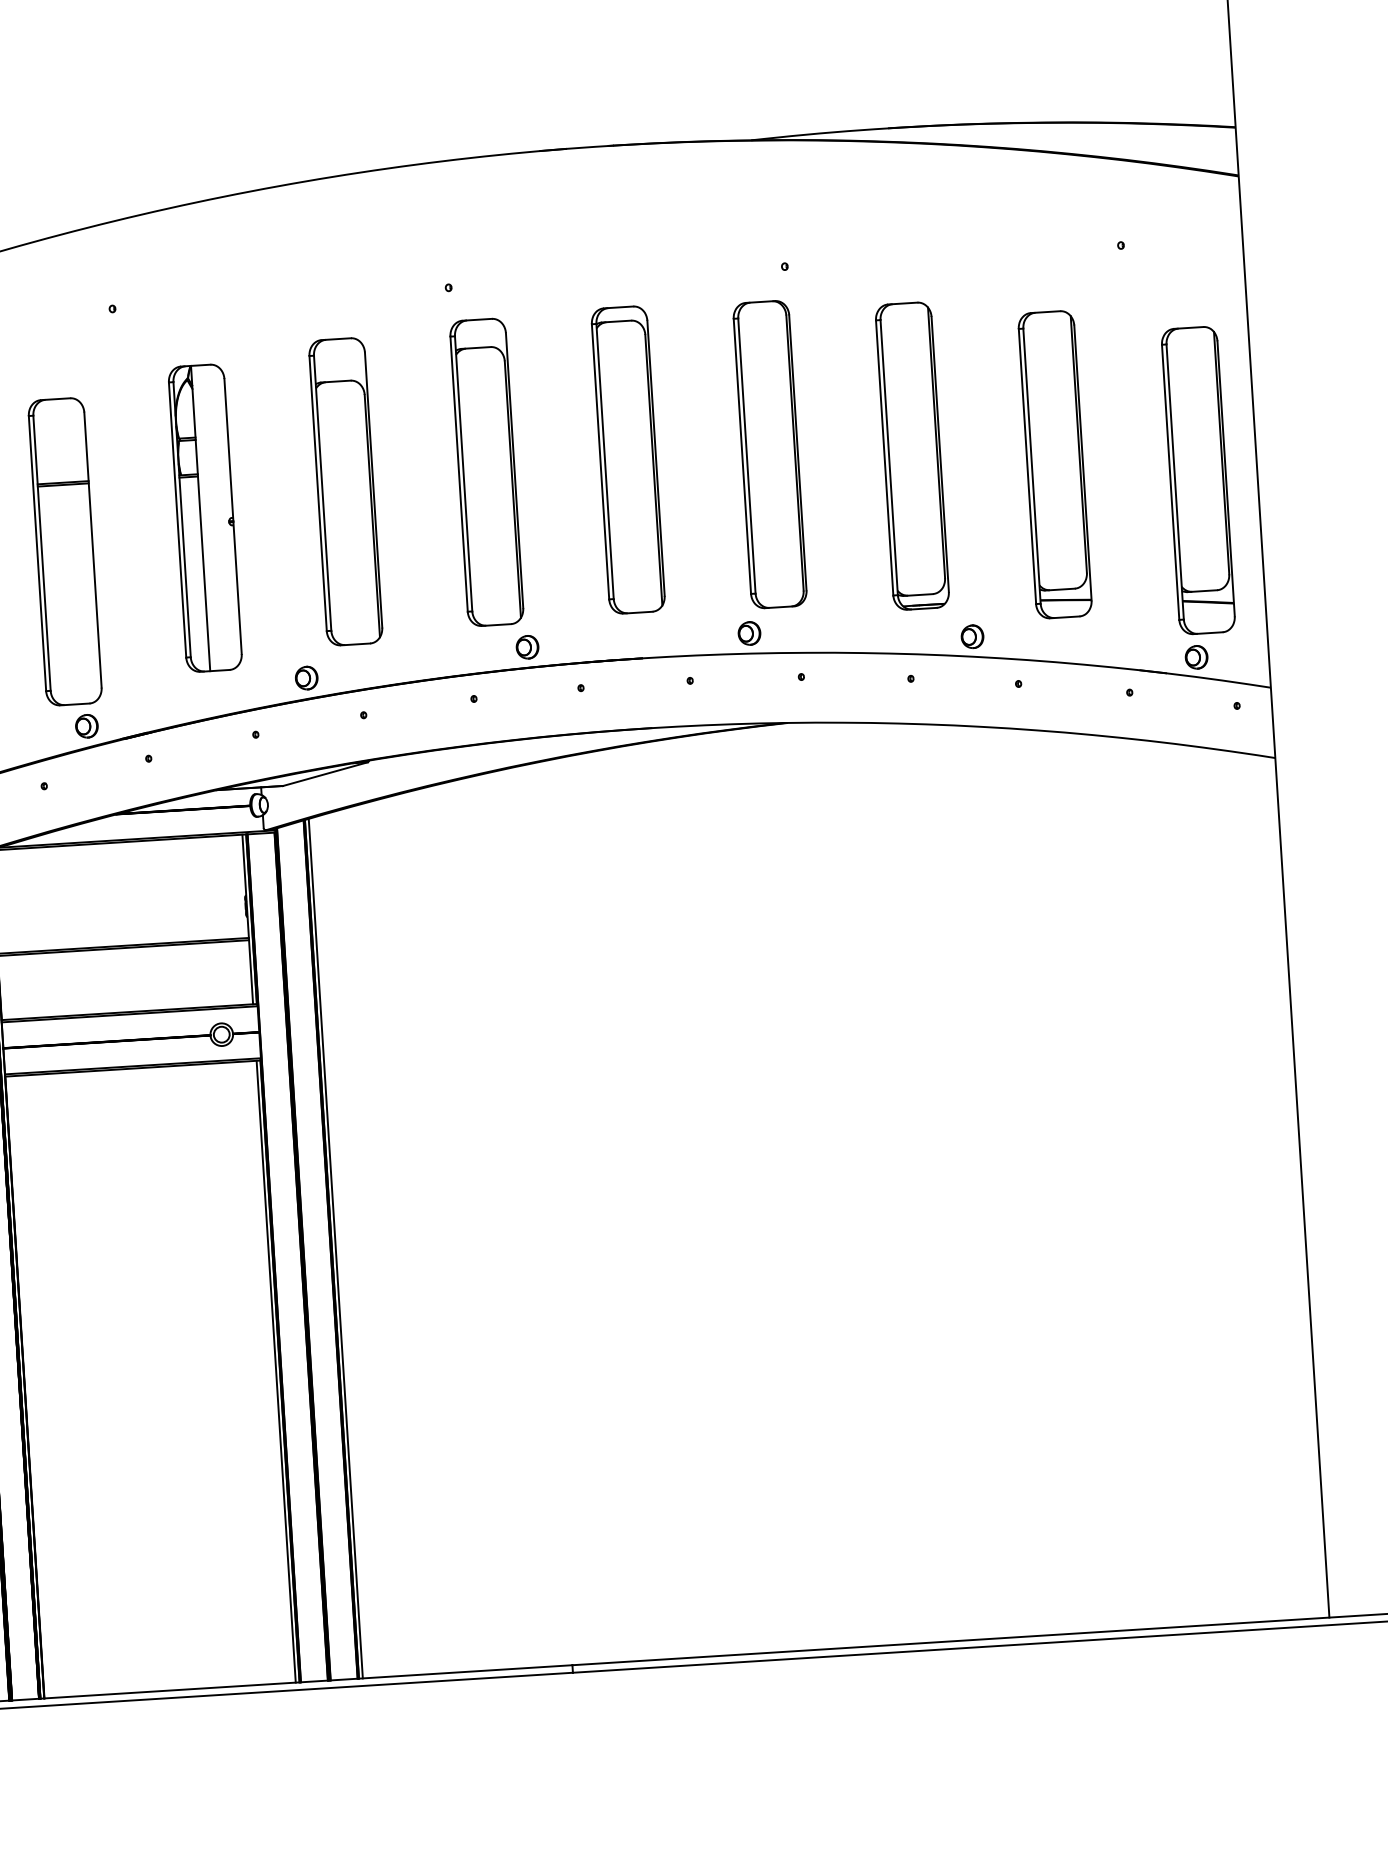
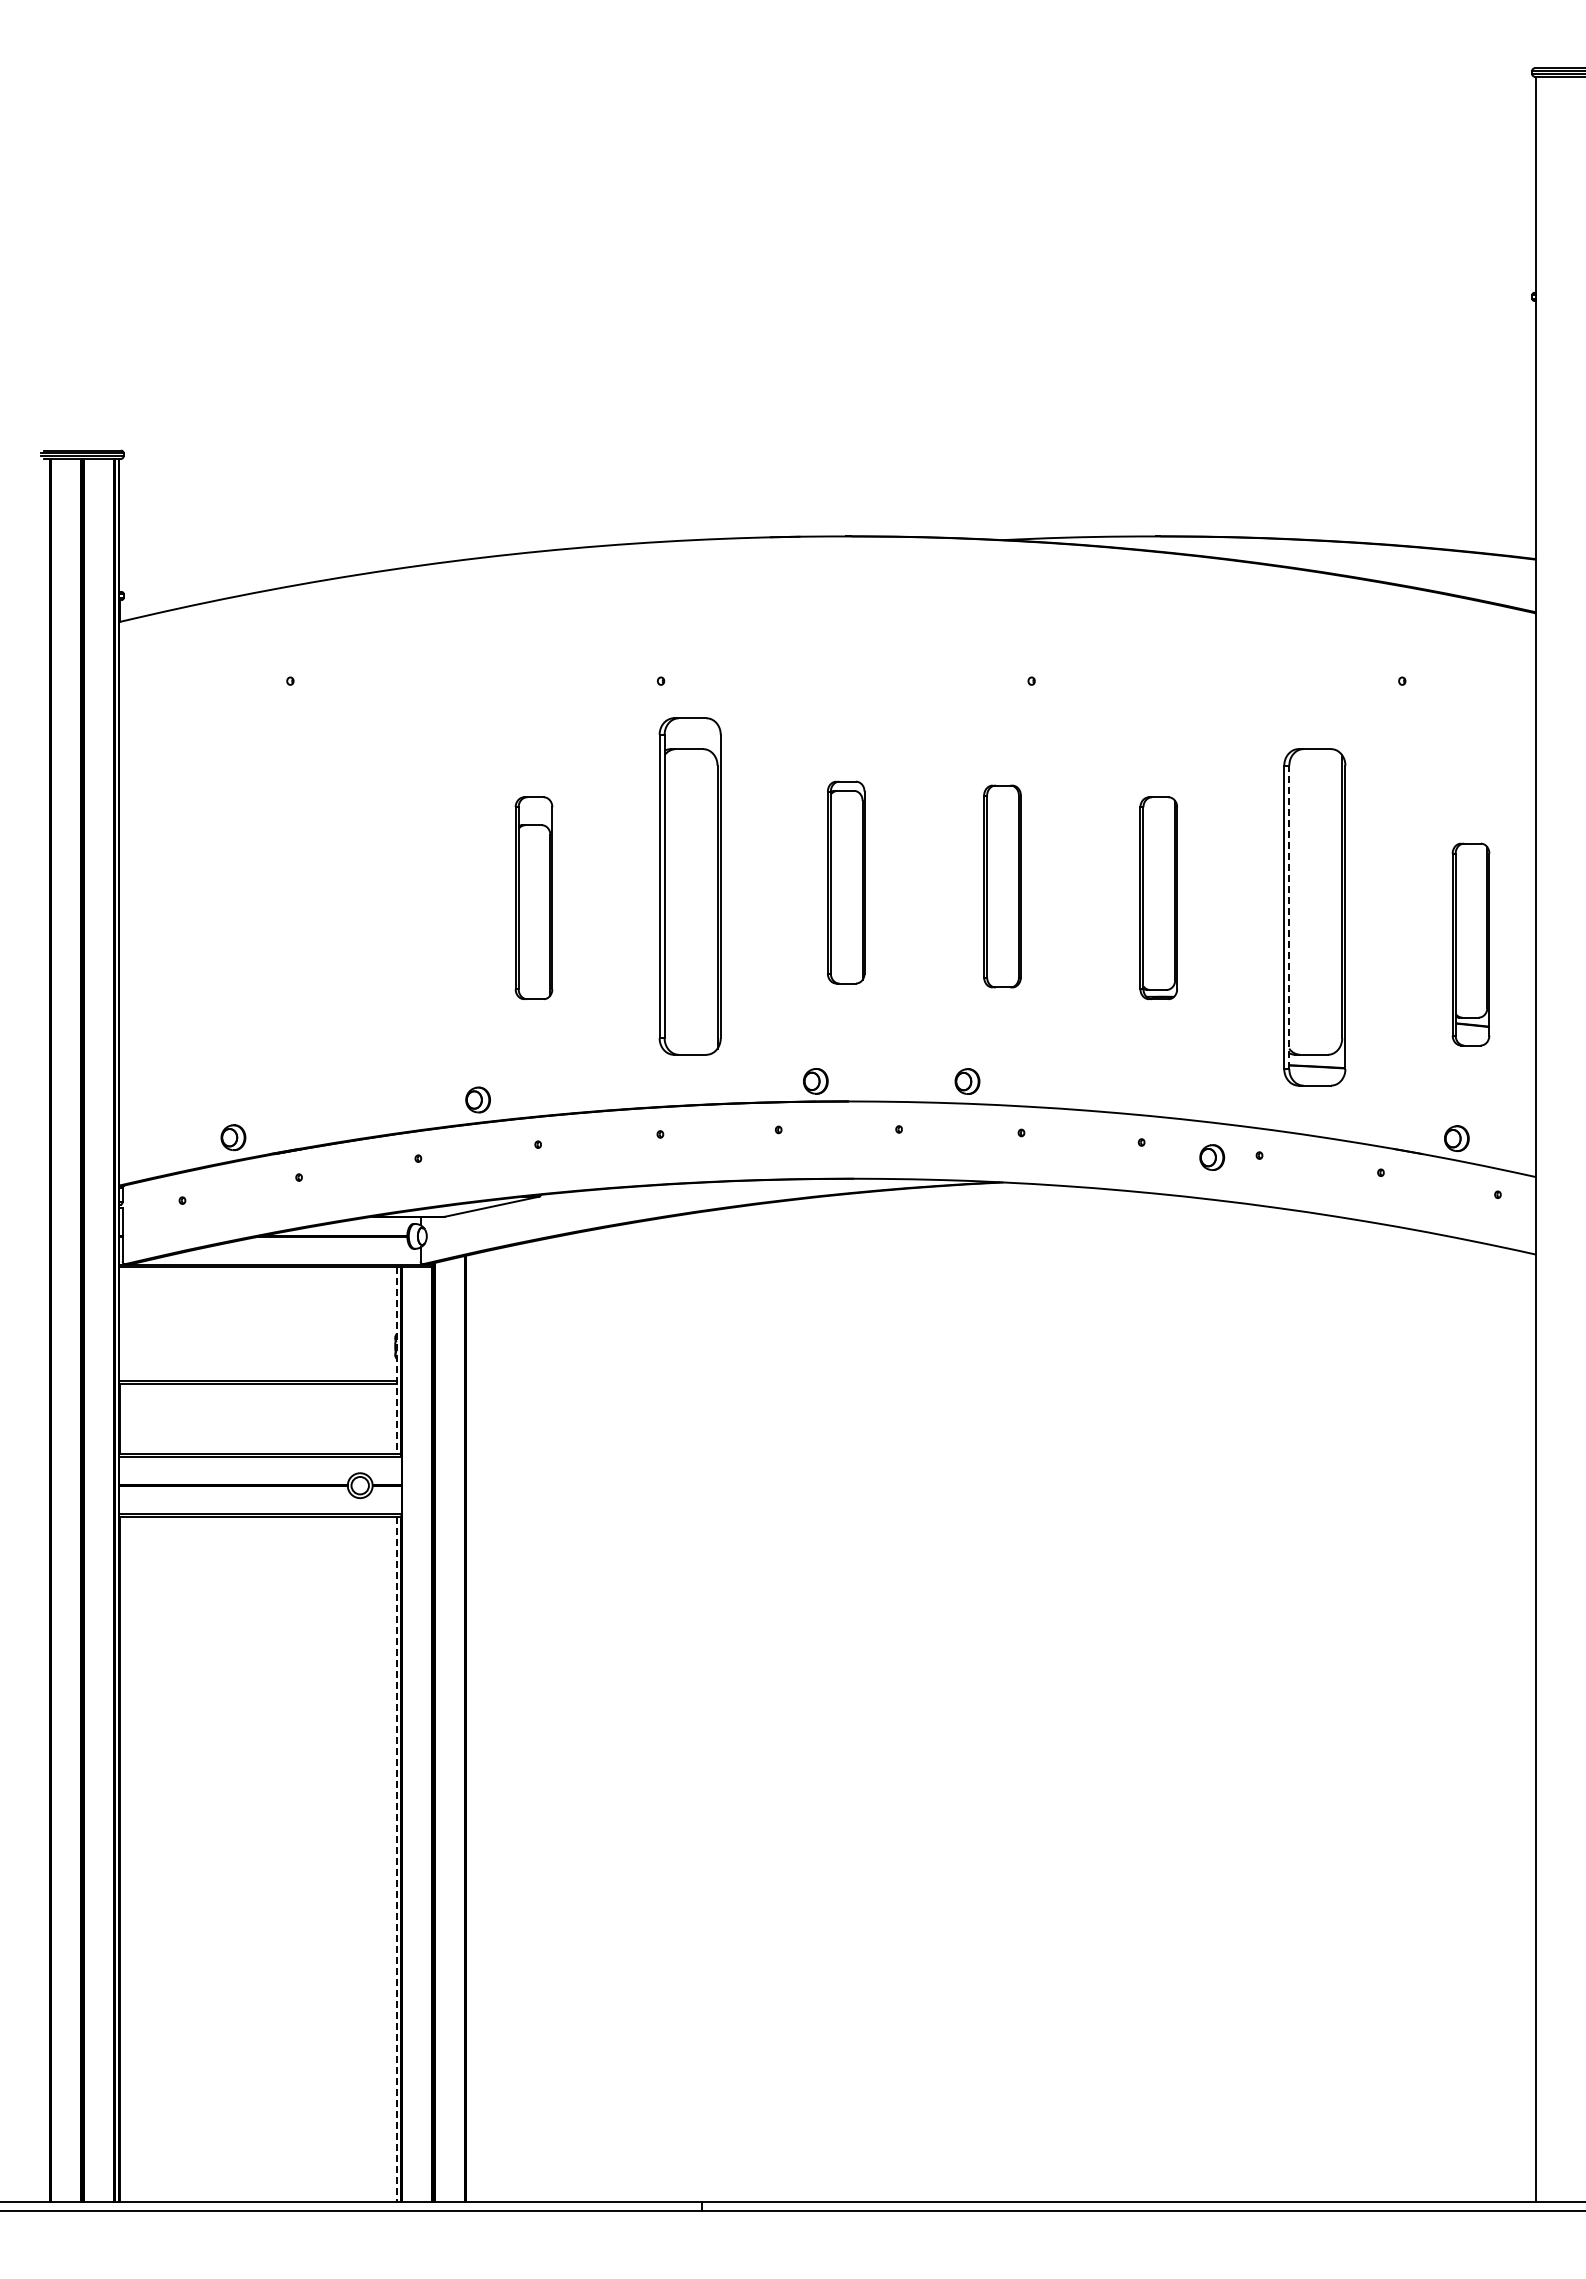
part: (770, 454) -> (1002, 886), size x0.6
part: (912, 456) -> (1158, 898), size x0.6
part: (627, 459) -> (845, 882), size x0.6
line: (1032, 466) -> (1289, 917), solid -> dashed
part: (1197, 480) -> (1470, 944), size x0.6
part: (345, 492) -> (533, 898), size x0.6
part: (205, 518) -> (377, 917), removed
part: (65, 551) -> (221, 944), removed
part: (972, 636) -> (1212, 1157), moved
part: (527, 647) -> (815, 1081), moved
line: (247, 919) -> (396, 1361), solid -> dashed
line: (335, 1248) -> (470, 1728), removed
line: (276, 1371) -> (396, 1859), solid -> dashed

